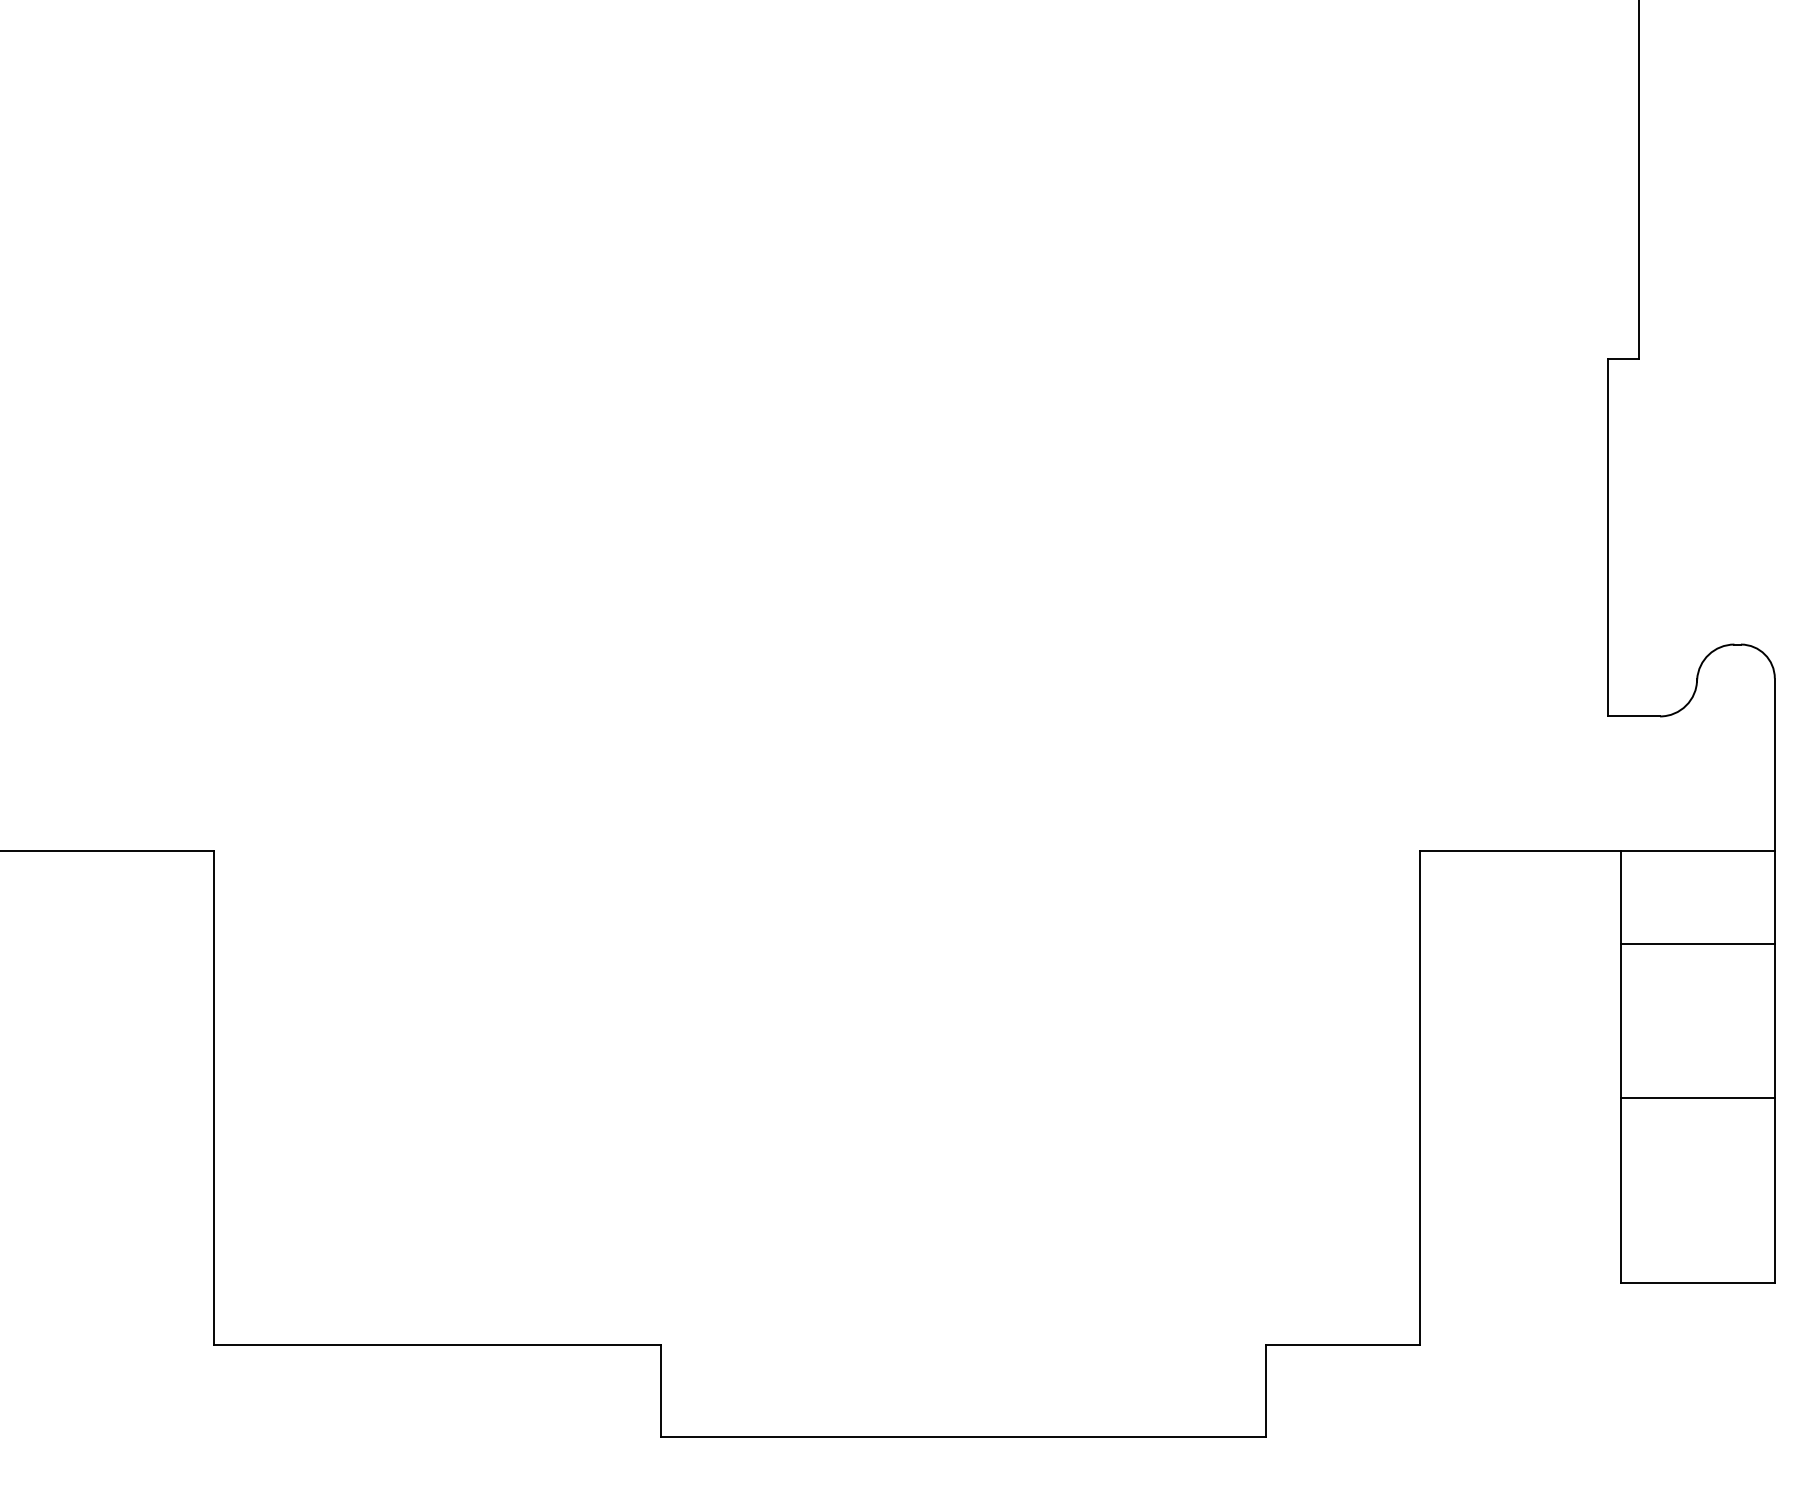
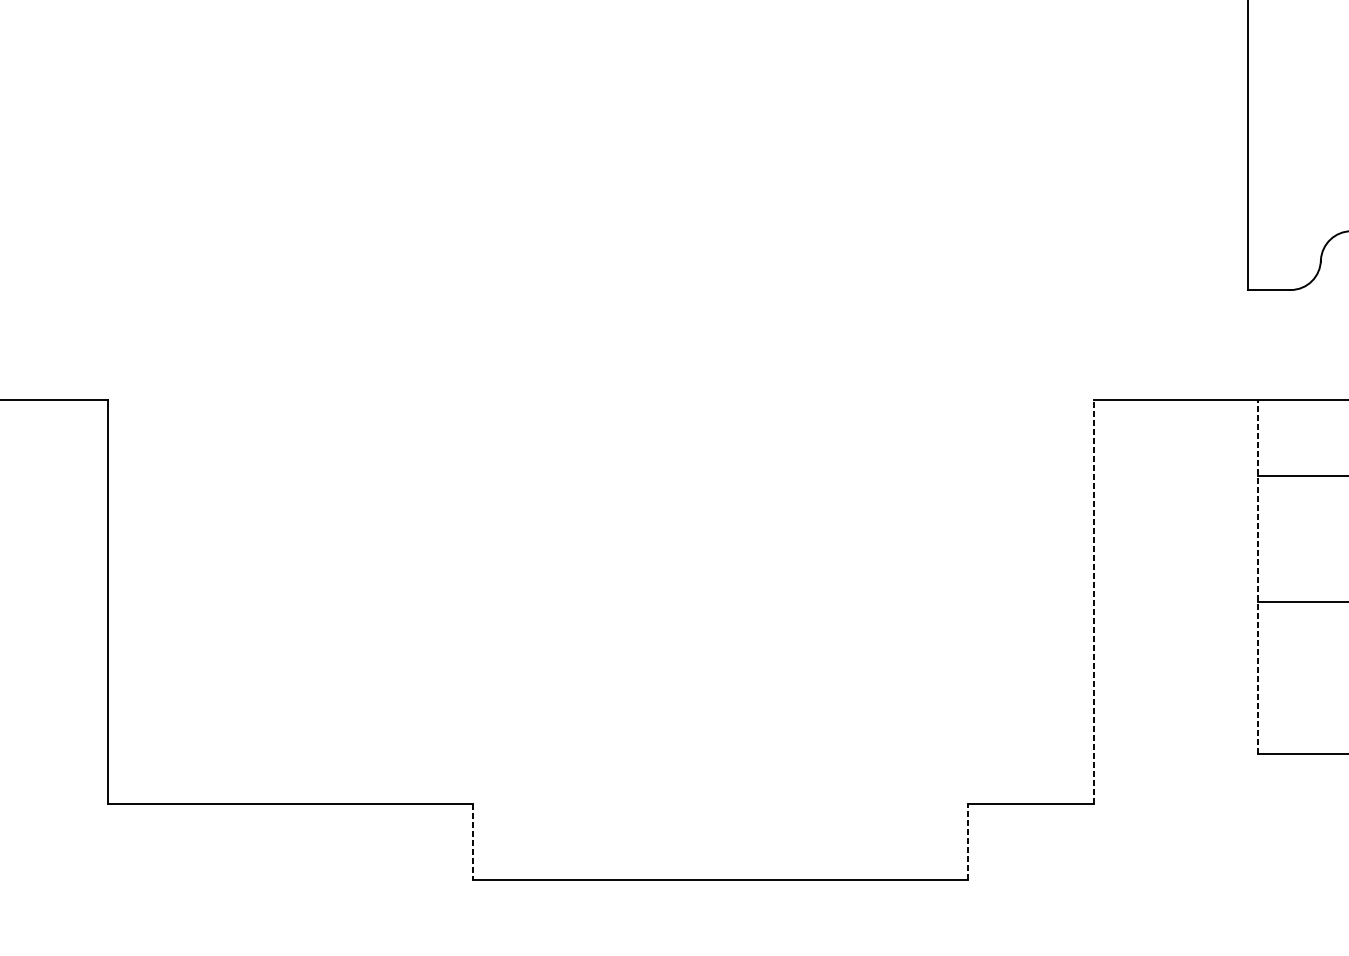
line: (1620, 1067) -> (1258, 577), solid -> dashed
line: (1420, 1098) -> (1094, 602), solid -> dashed
line: (1265, 1390) -> (967, 841), solid -> dashed
line: (661, 1391) -> (473, 842), solid -> dashed

